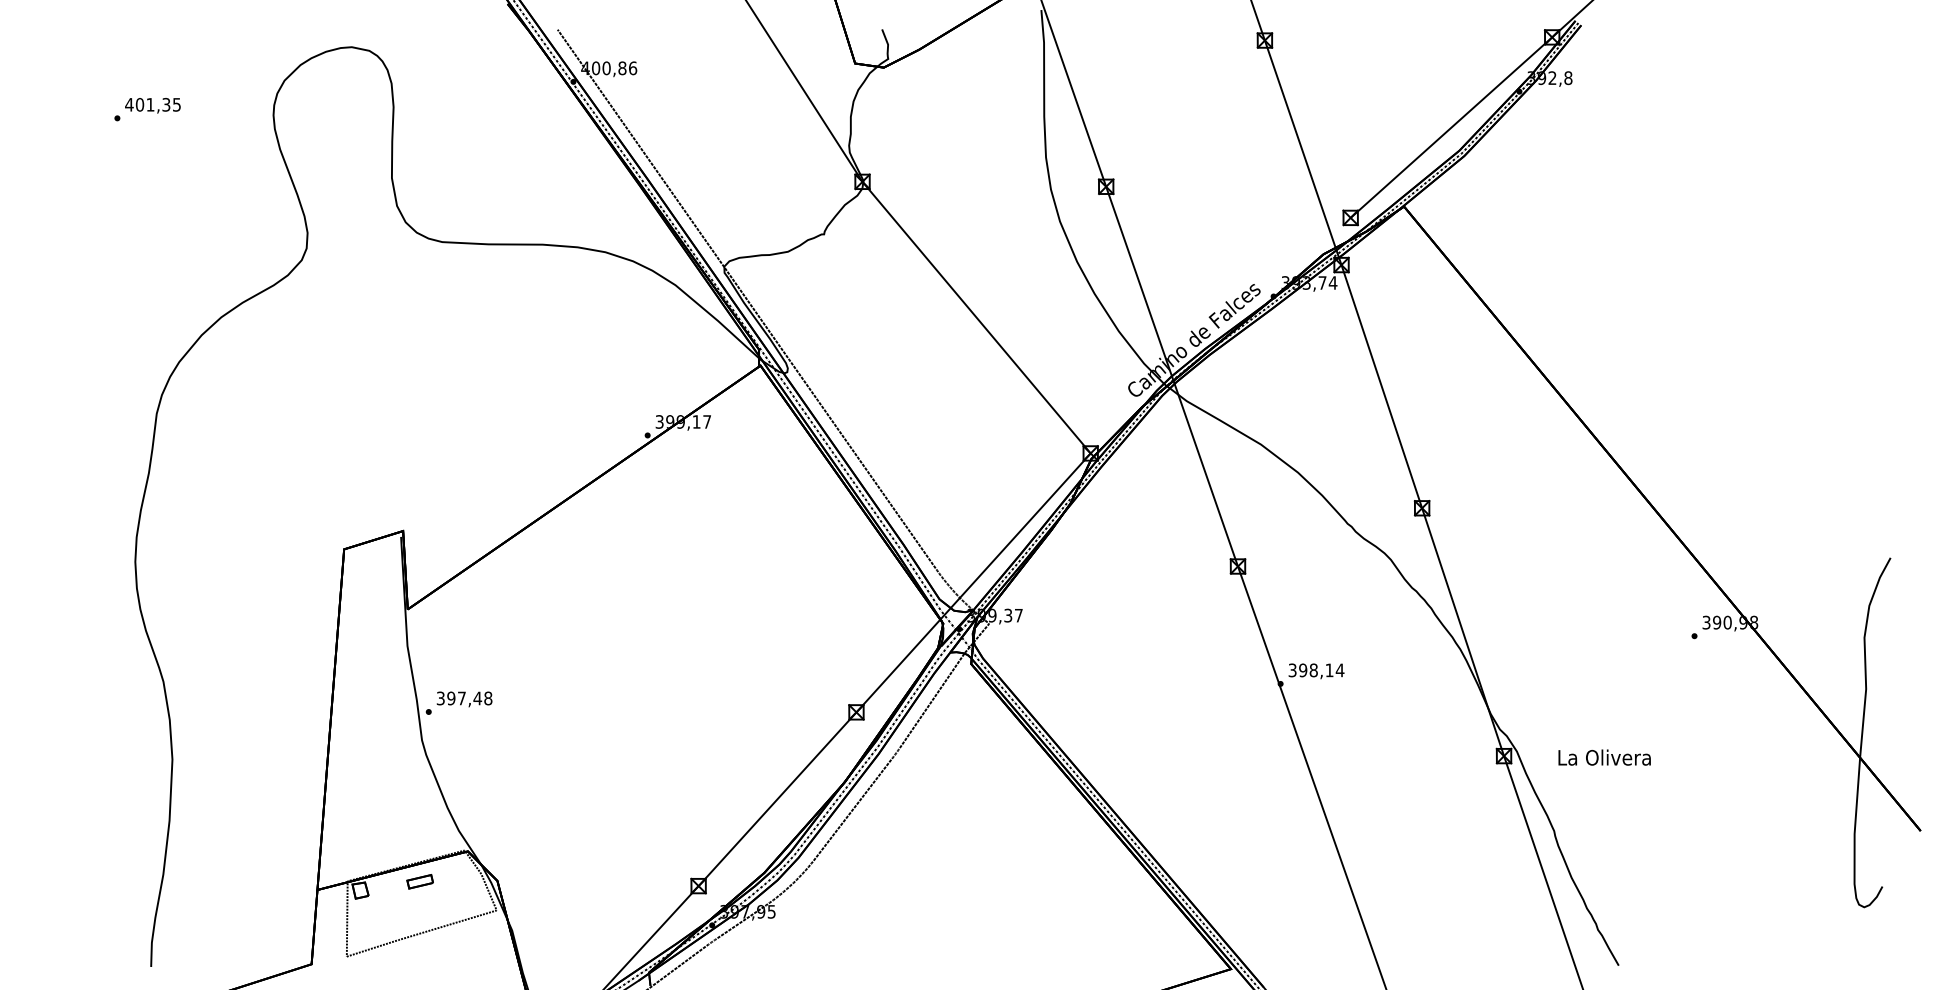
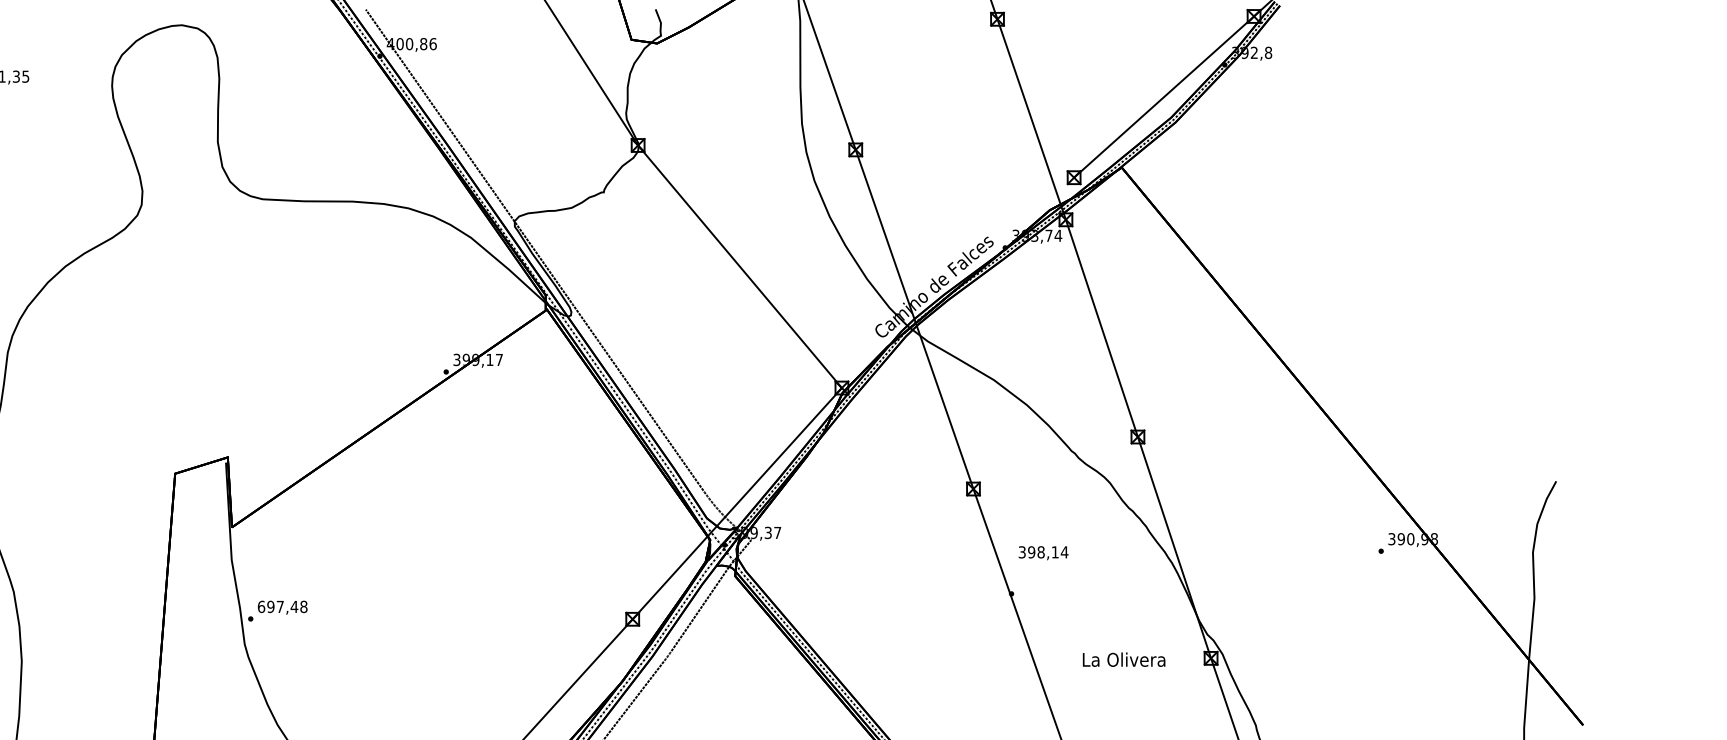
text: (1316, 671) -> (1043, 553), moved
text: (440, 698) -> (261, 606), 397,48 -> 697,48
text: (1604, 757) -> (1123, 659), moved

